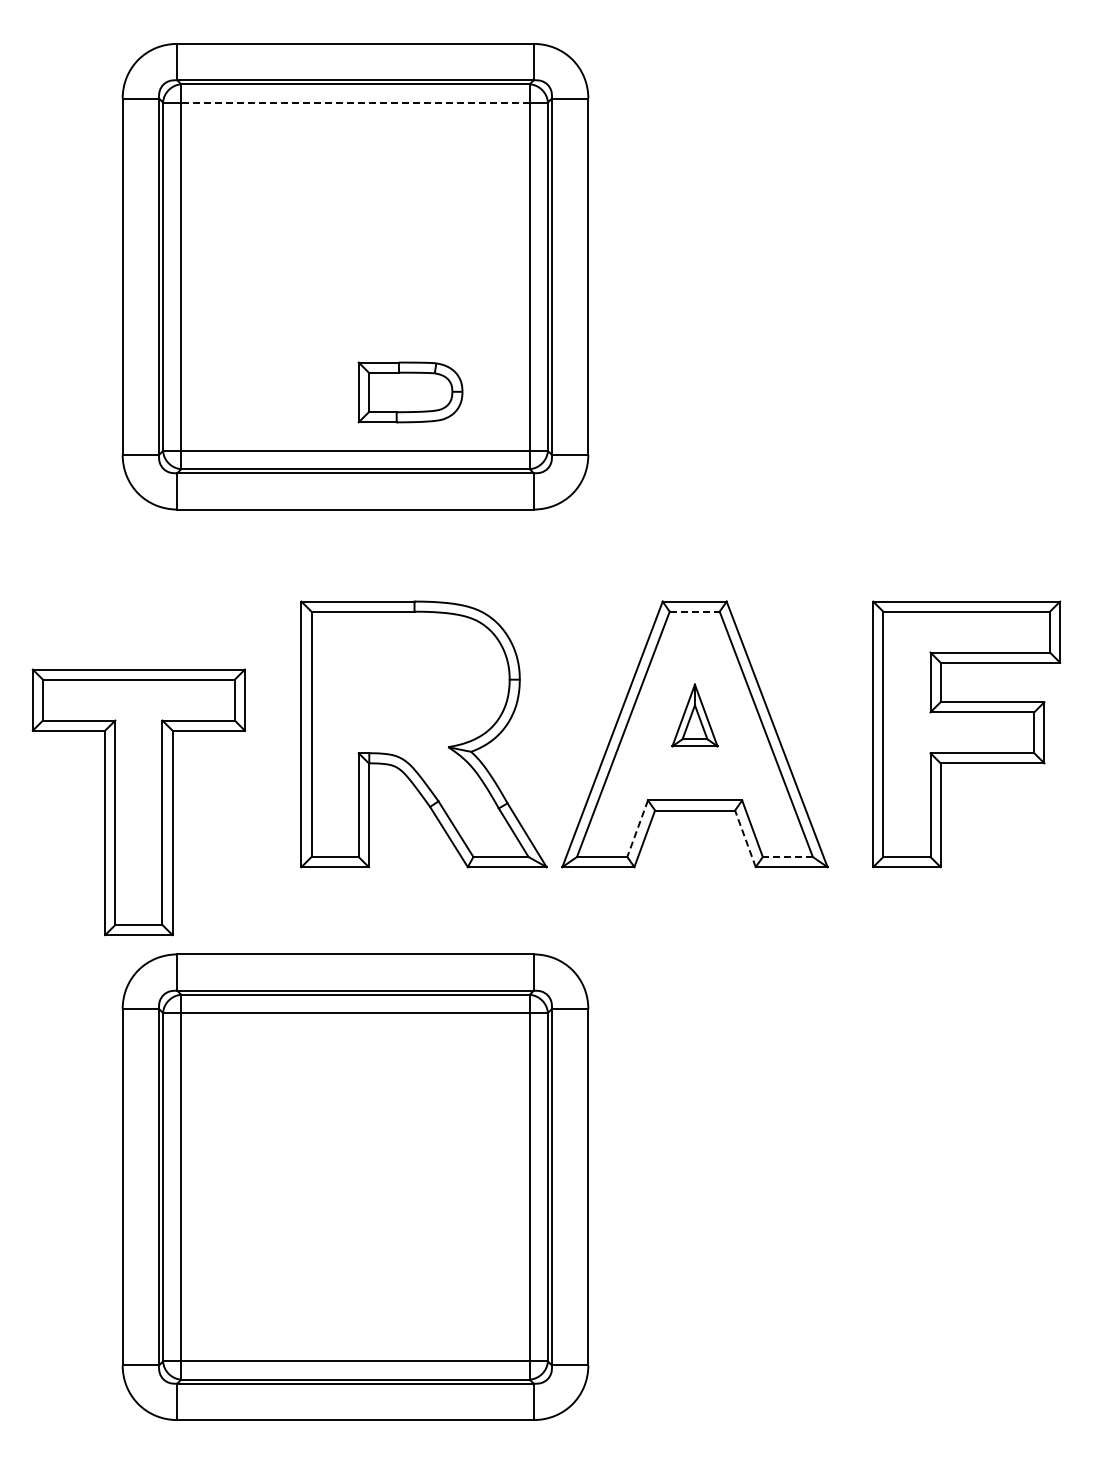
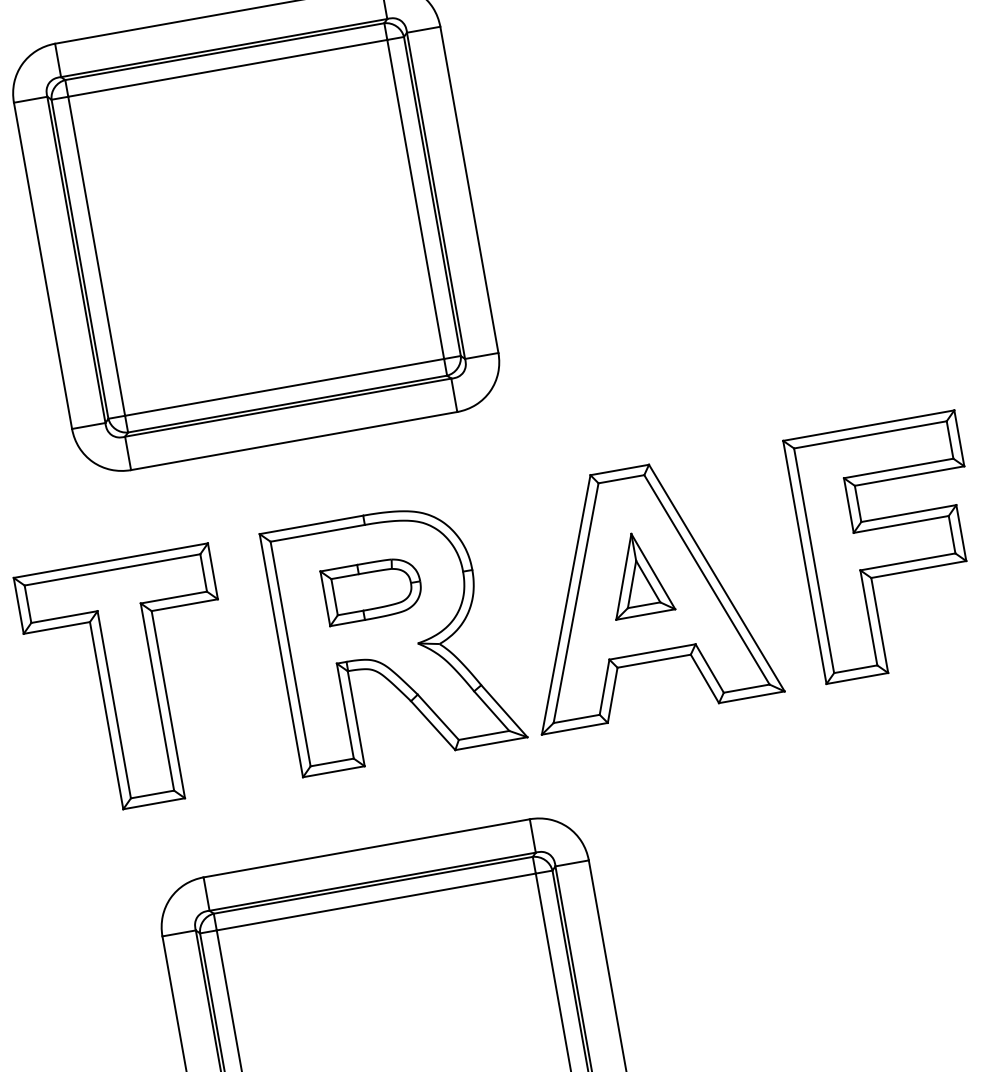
line: (355, 102) -> (227, 68), dashed -> solid
part: (410, 392) -> (372, 590), moved
line: (694, 611) -> (621, 479), dashed -> solid
part: (694, 715) -> (638, 574), size x1.43
part: (138, 802) -> (132, 682), moved
line: (637, 829) -> (604, 687), dashed -> solid
line: (745, 838) -> (704, 678), dashed -> solid
line: (787, 857) -> (746, 689), dashed -> solid

